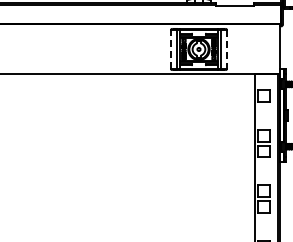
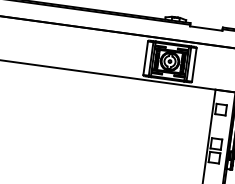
line: (170, 49) -> (145, 58), dashed -> solid
line: (227, 49) -> (194, 64), dashed -> solid

